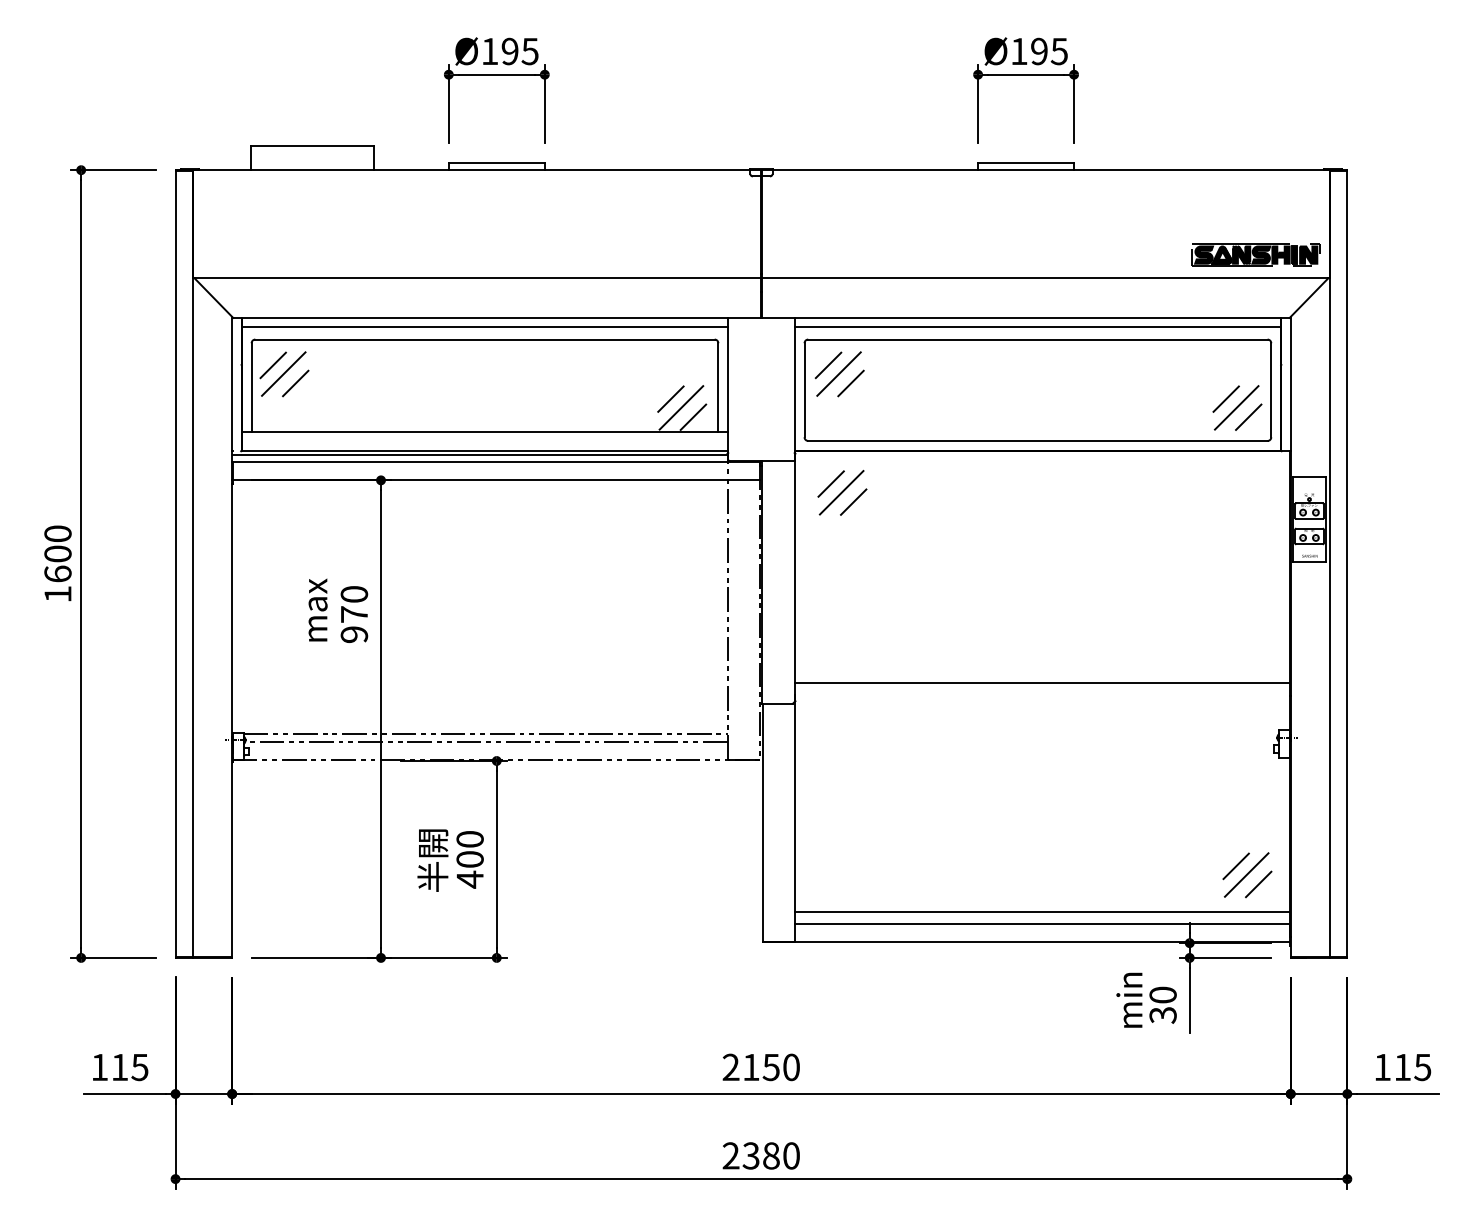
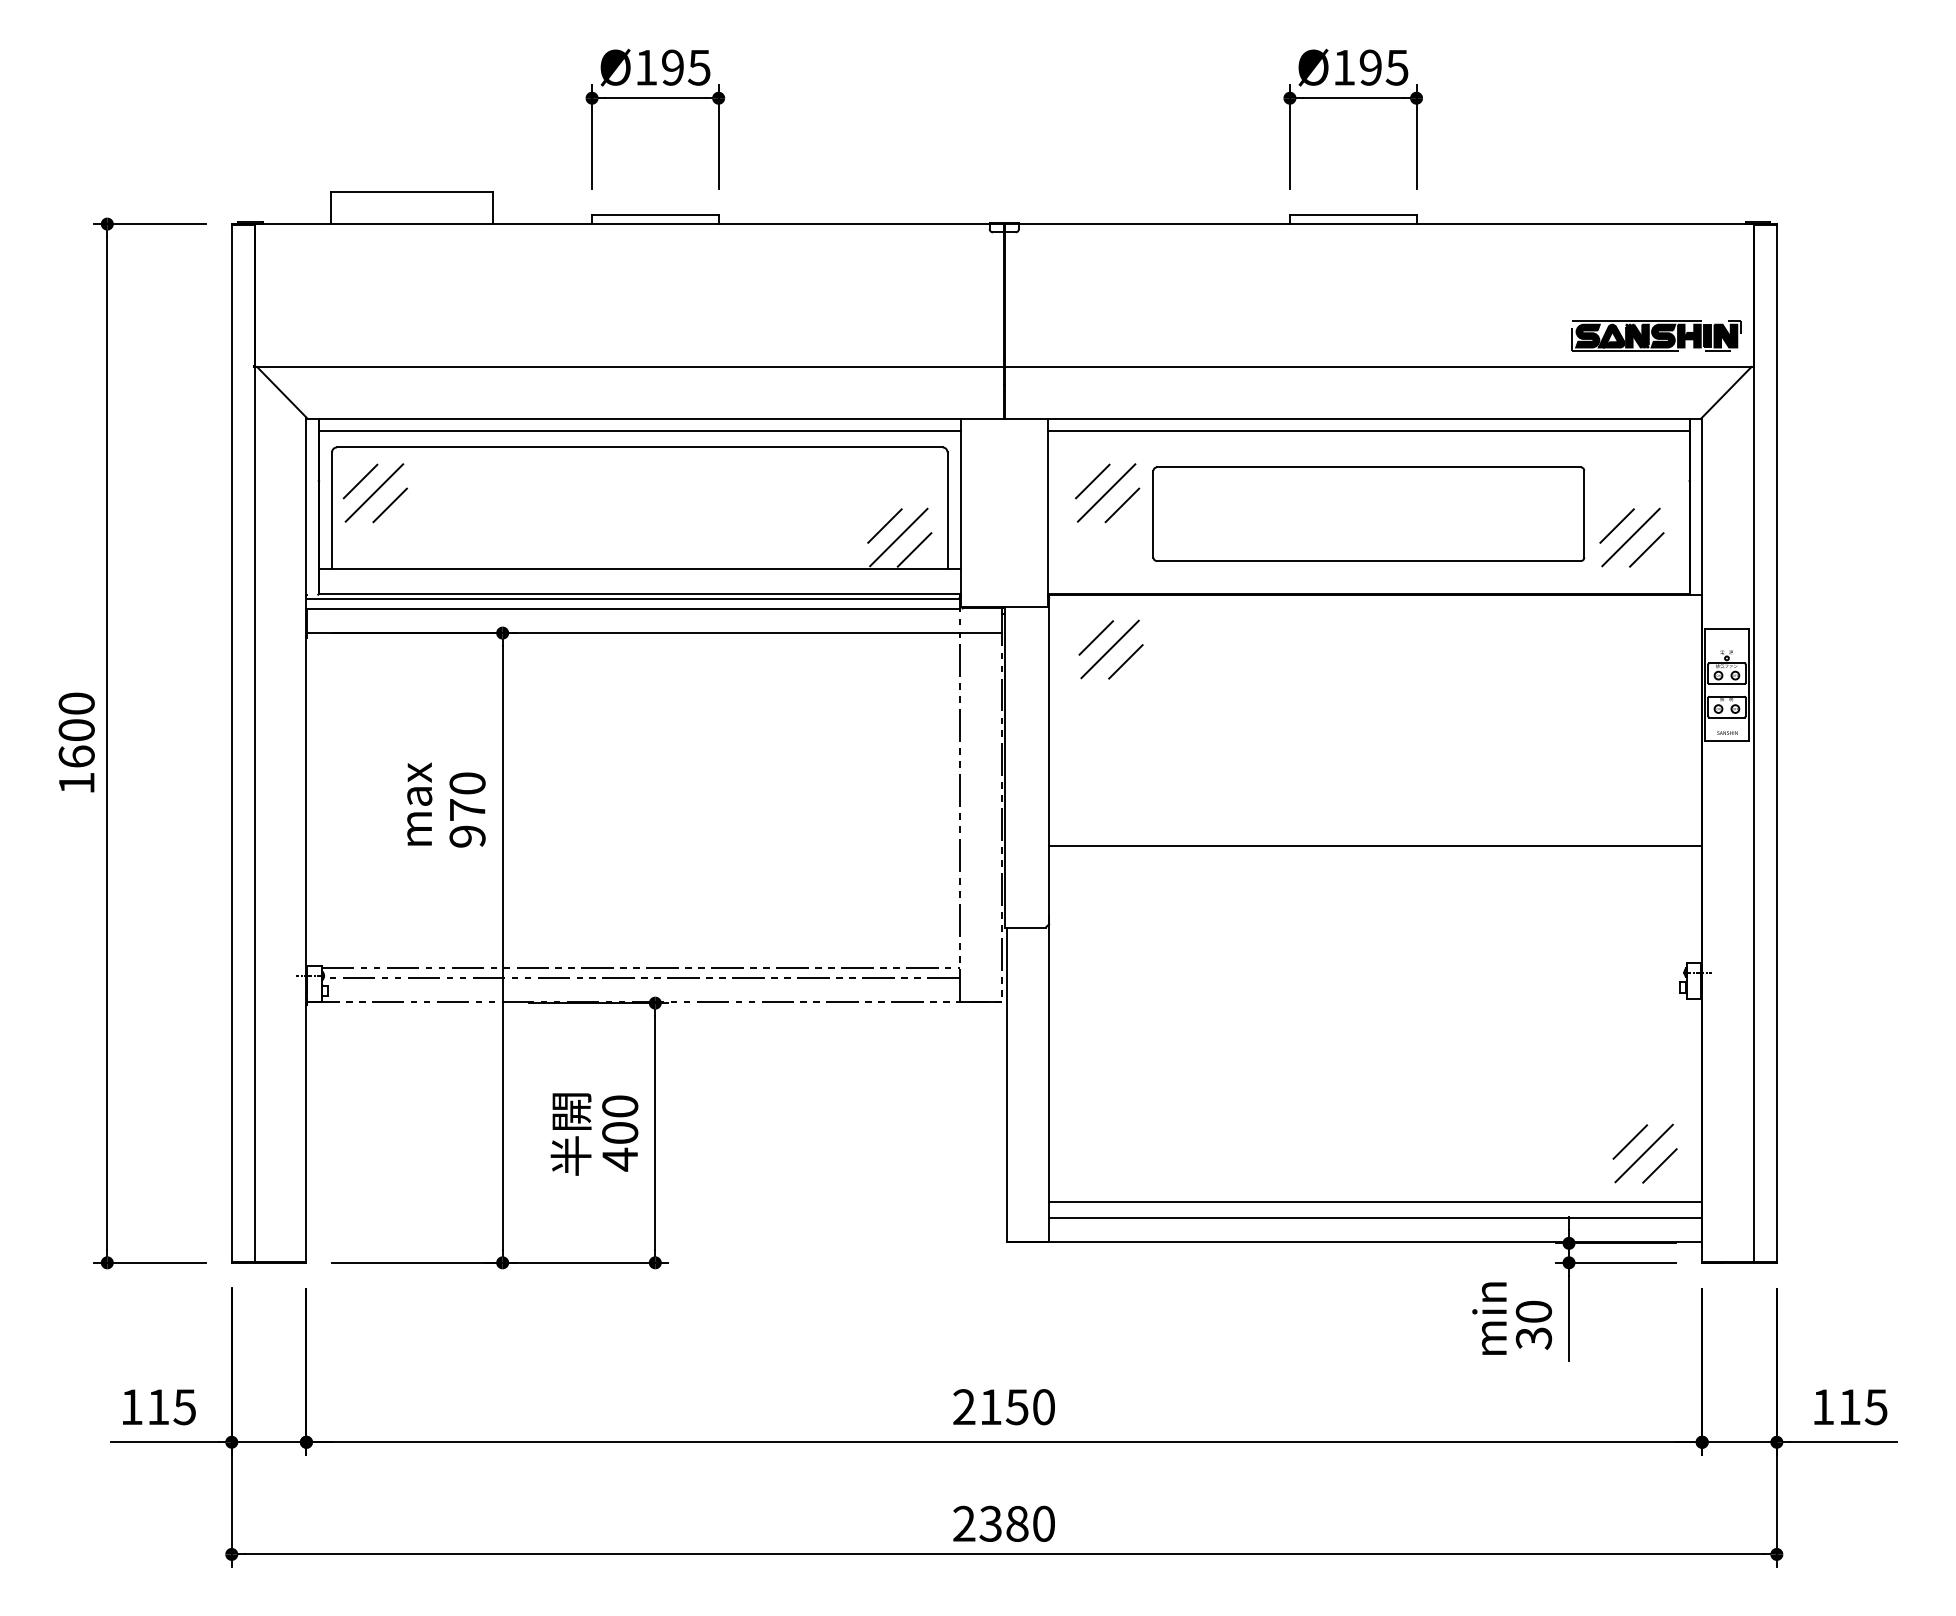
part: (1037, 389) -> (1368, 513), size x0.7
line: (1042, 683) -> (1375, 845), moved

